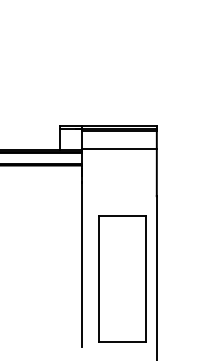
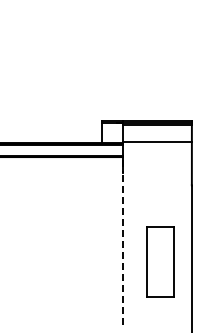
line: (81, 264) -> (122, 248), solid -> dashed
part: (122, 278) -> (160, 261), size x0.6

